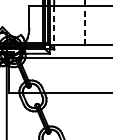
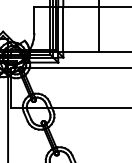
line: (54, 25) -> (63, 29), dashed -> solid
line: (84, 25) -> (98, 29), dashed -> solid

